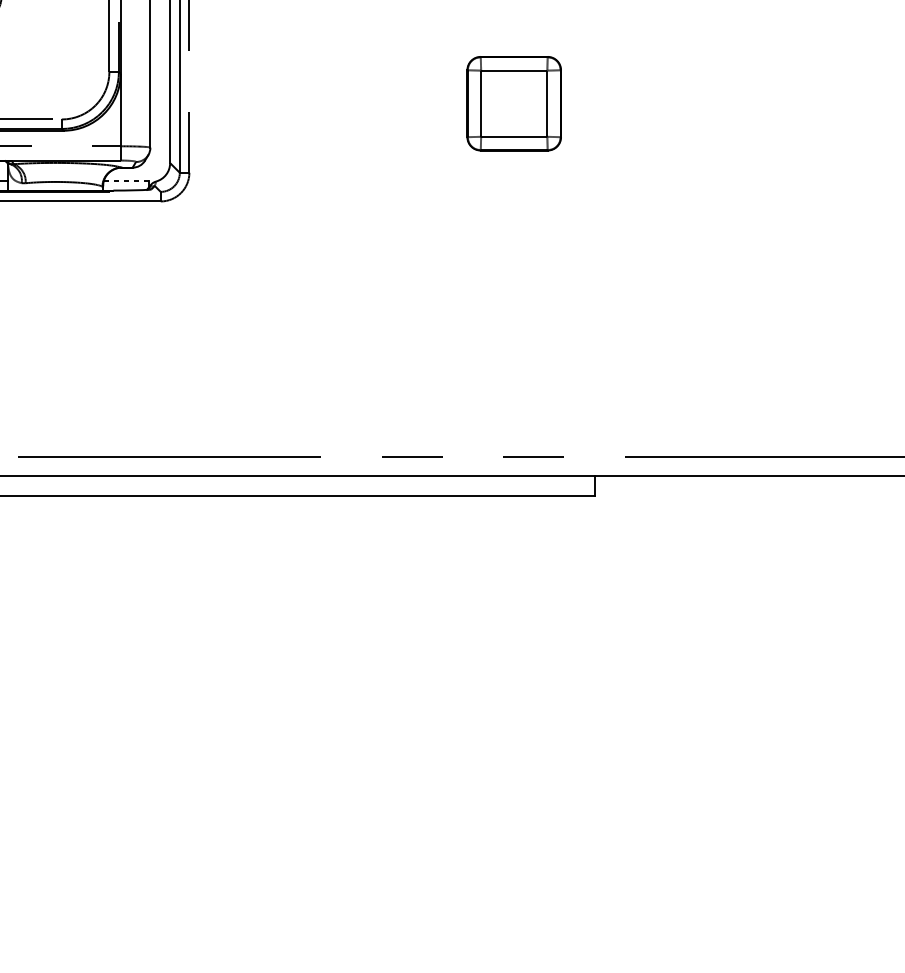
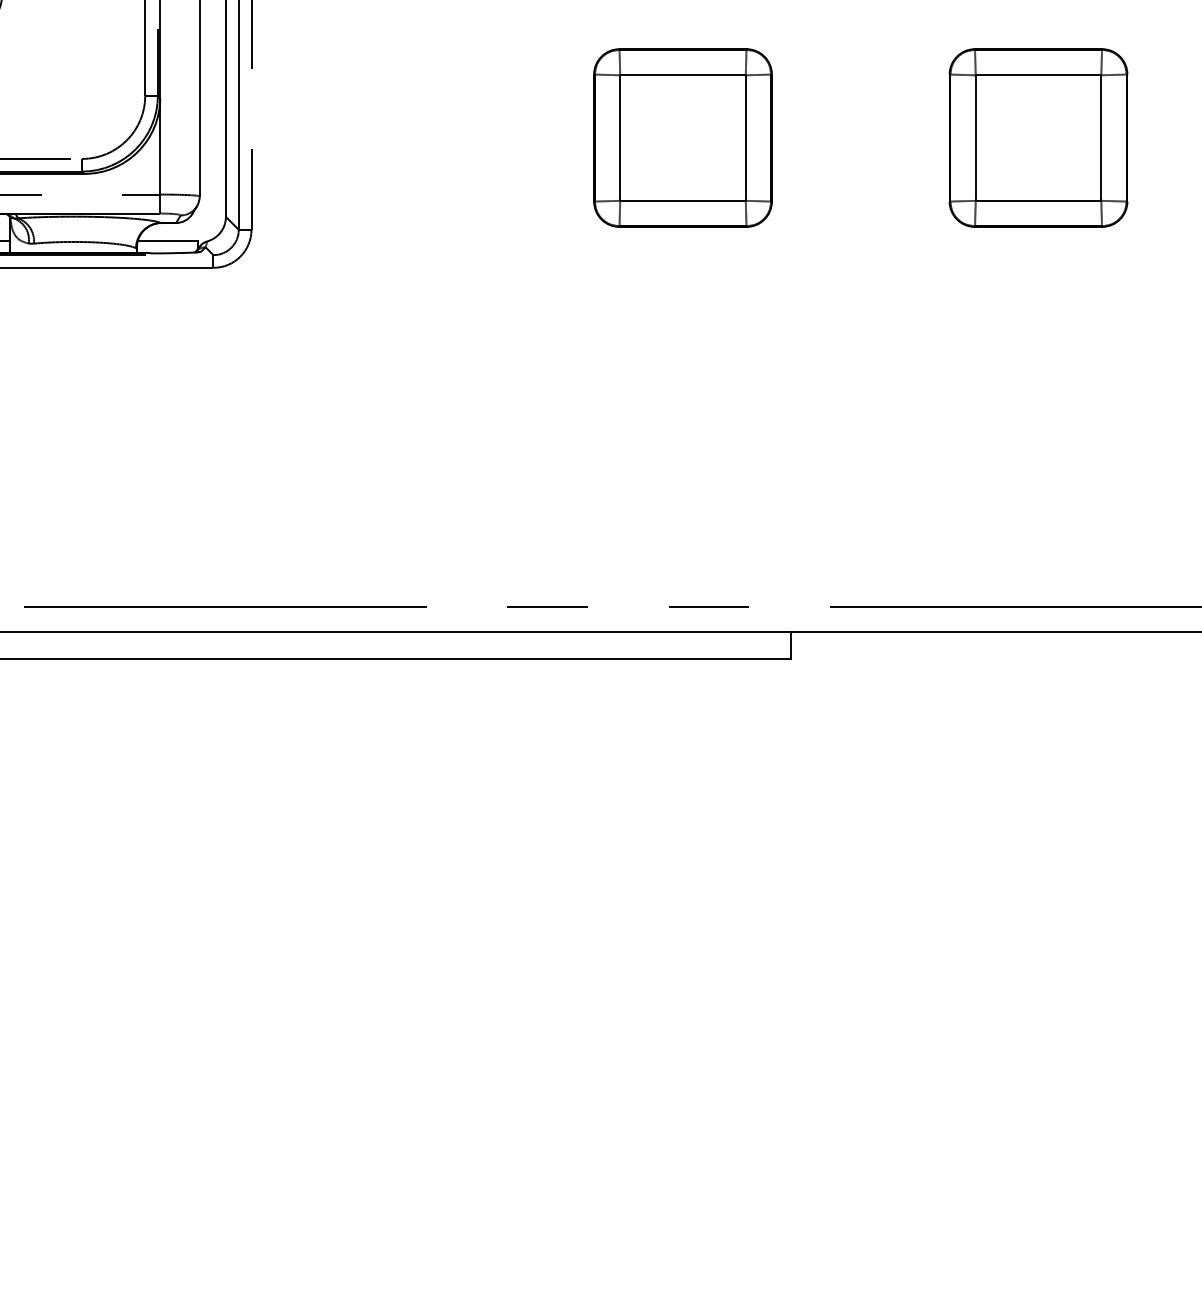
part: (513, 103) -> (682, 137), size x1.43
part: (781, 103) -> (1038, 137), added
line: (126, 181) -> (168, 241), dashed -> solid

